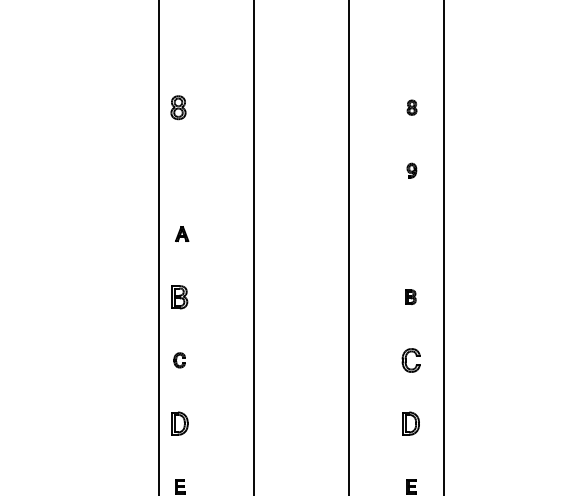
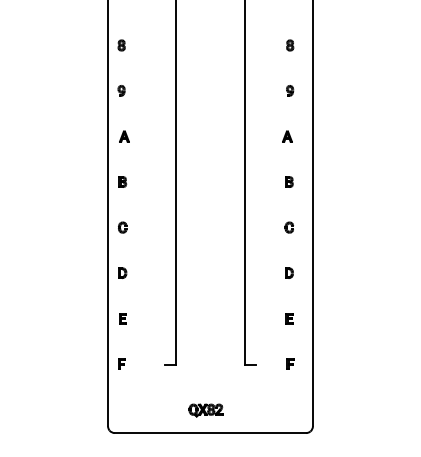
part: (178, 107) -> (121, 45), size x0.62
part: (178, 170) -> (121, 90), added
part: (408, 233) -> (287, 136), added
part: (179, 296) -> (122, 181), size x0.62
part: (409, 360) -> (288, 227), size x0.62
part: (179, 422) -> (122, 272), size x0.62
part: (411, 422) -> (289, 272), size x0.62

